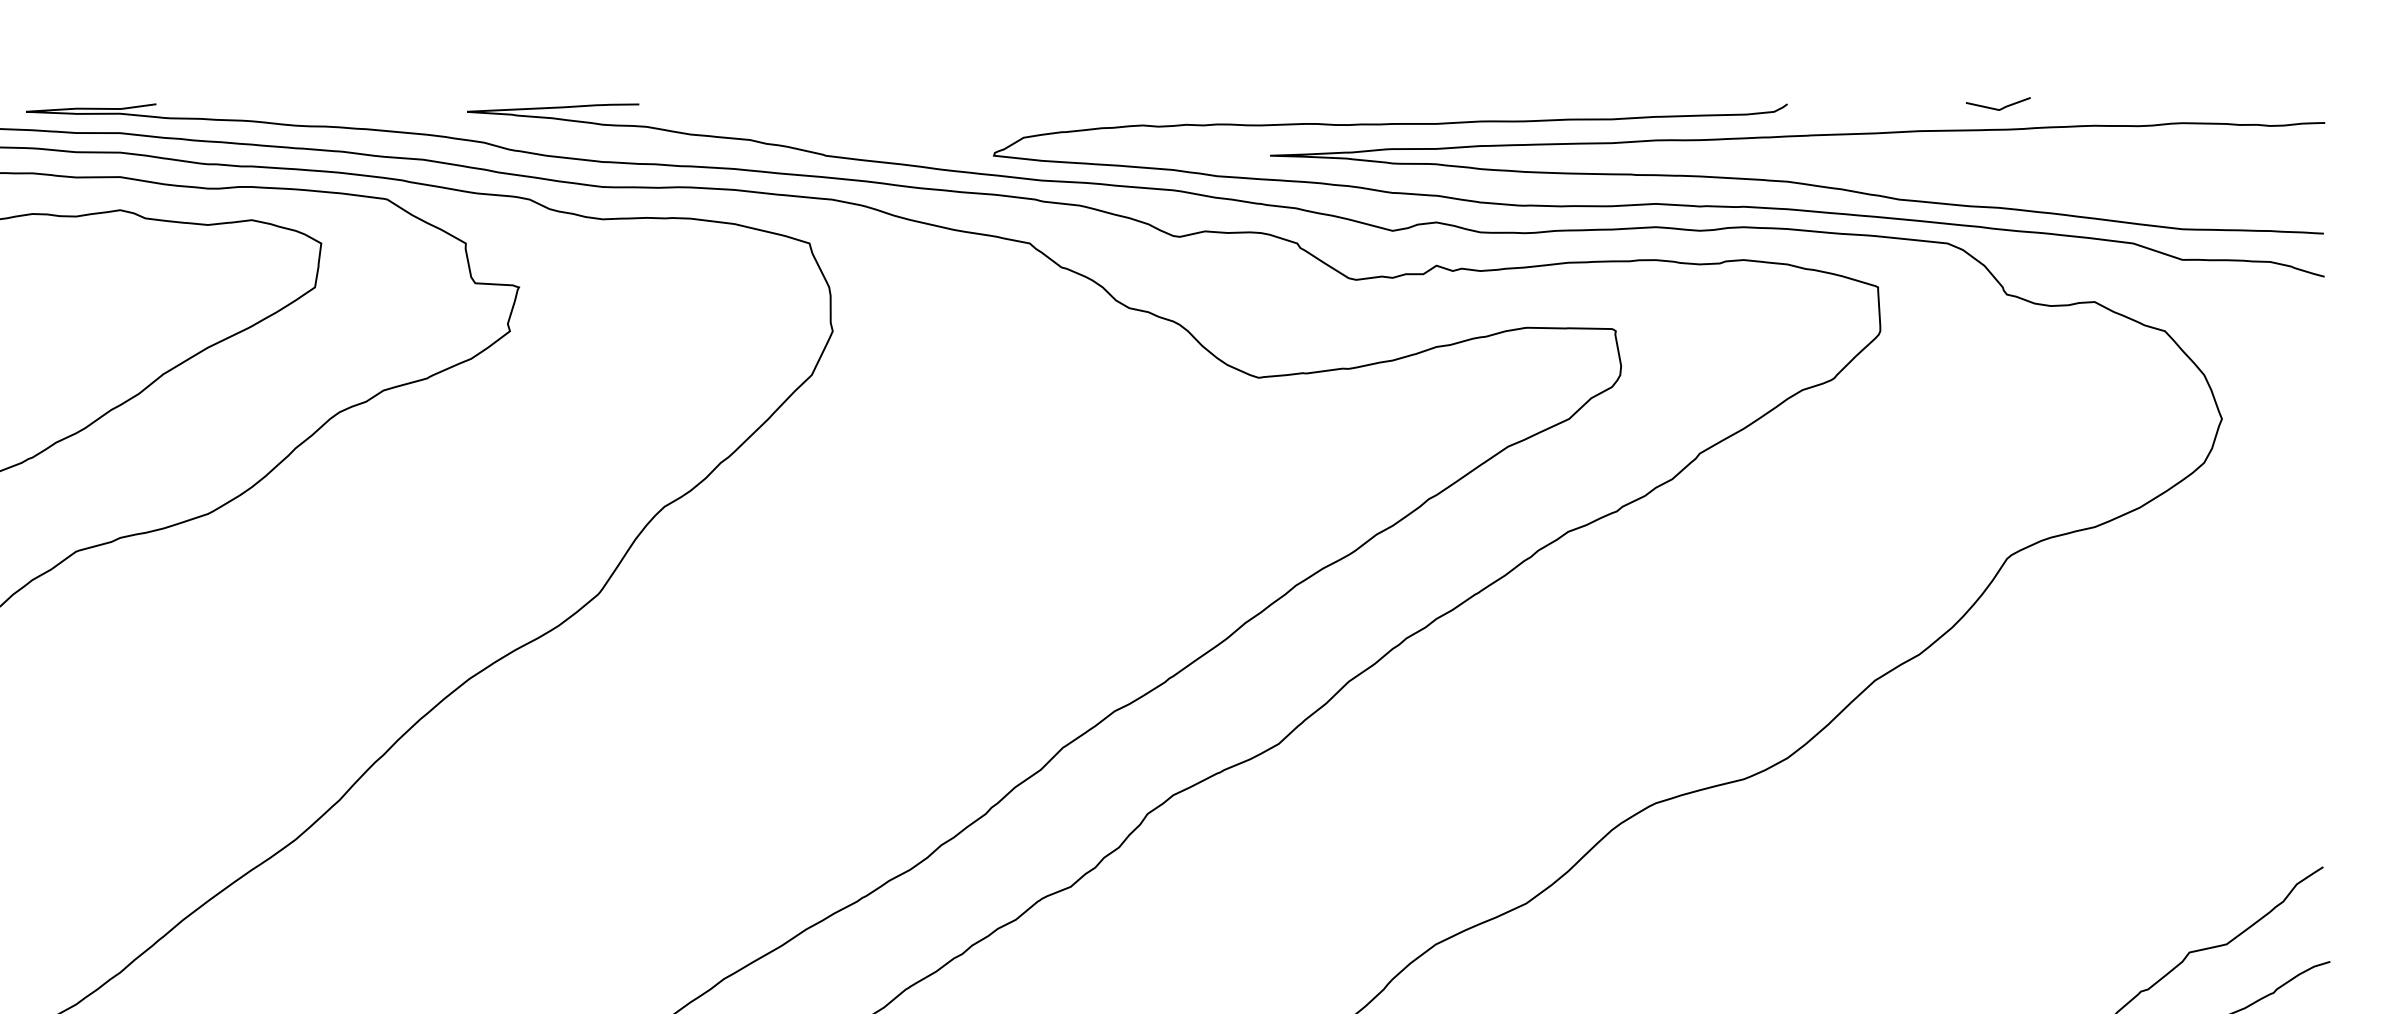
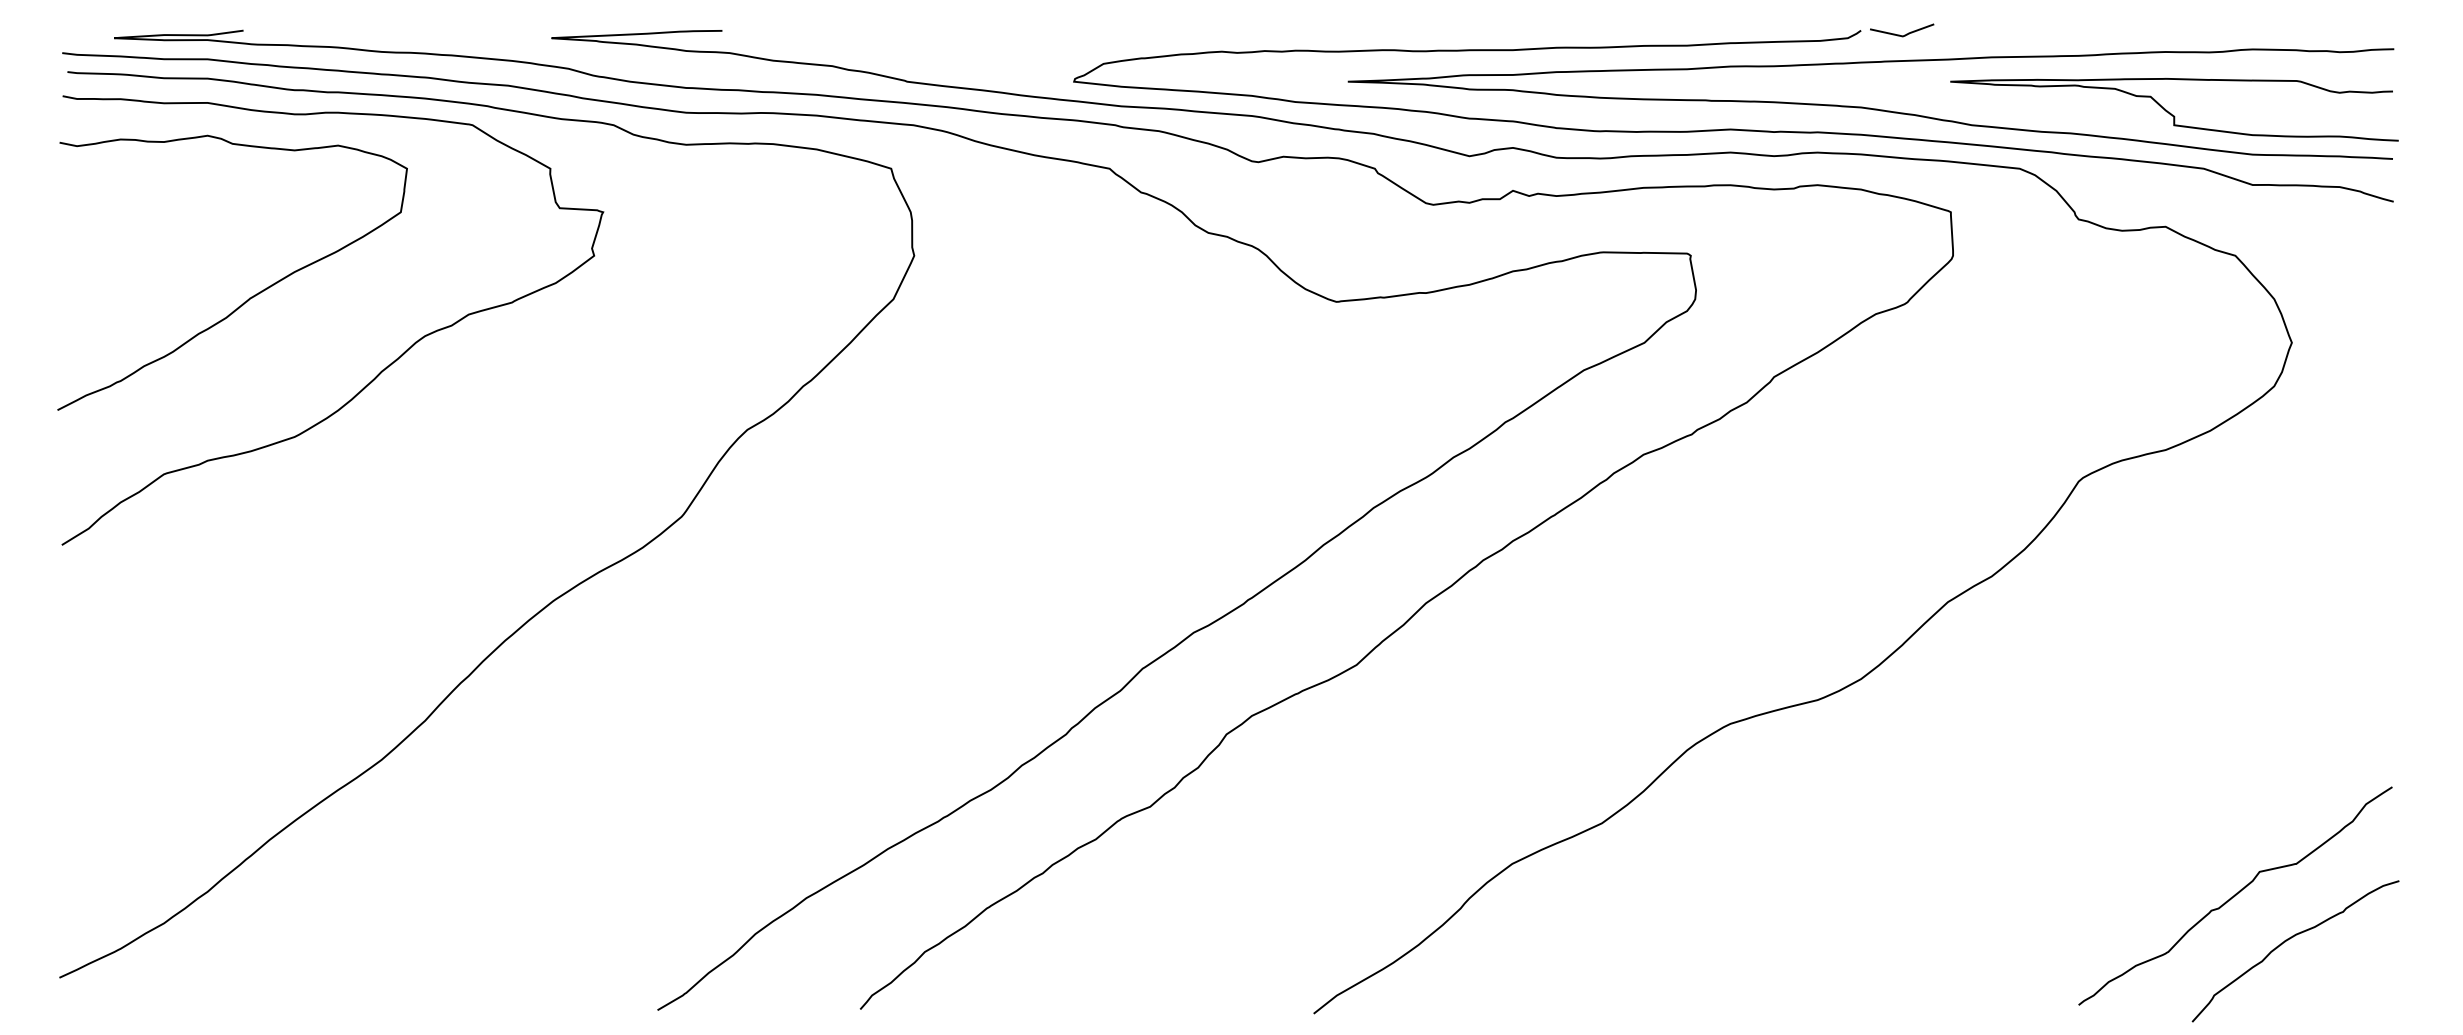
line: (2000, 108) -> (1904, 34), moved
curve: (2099, 186) -> (2170, 112), added

